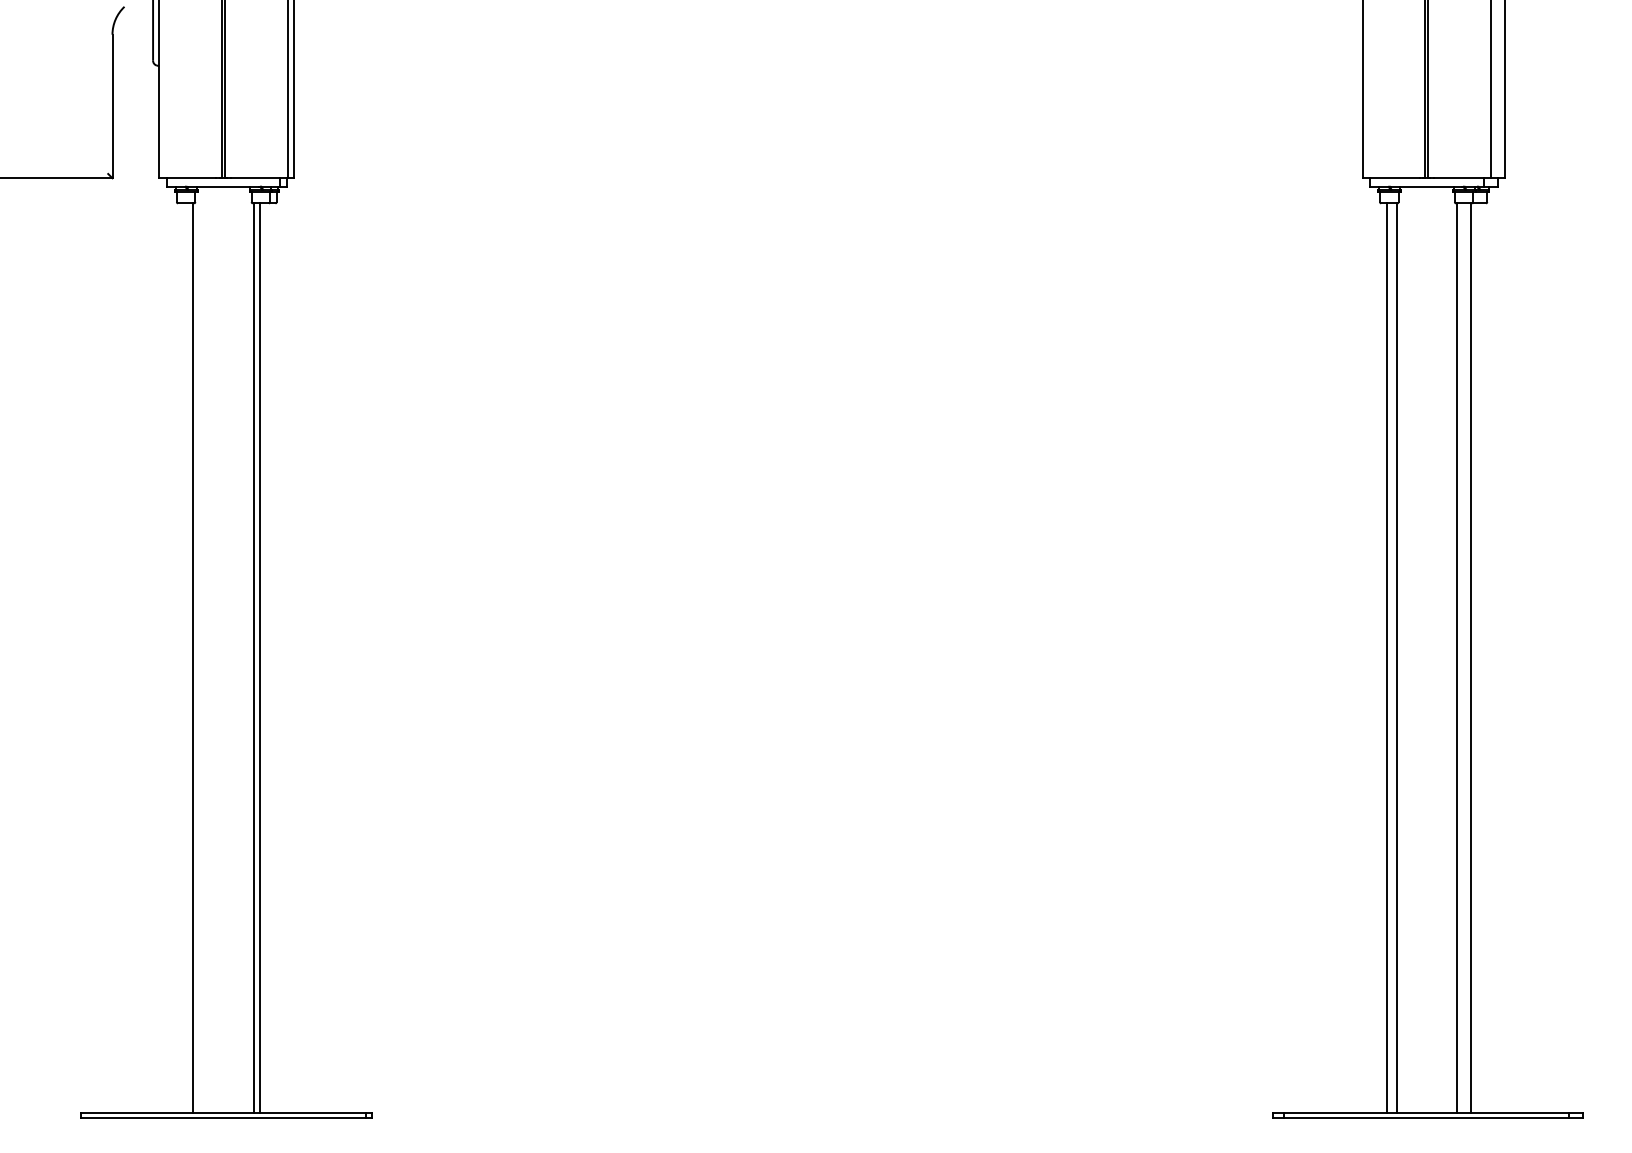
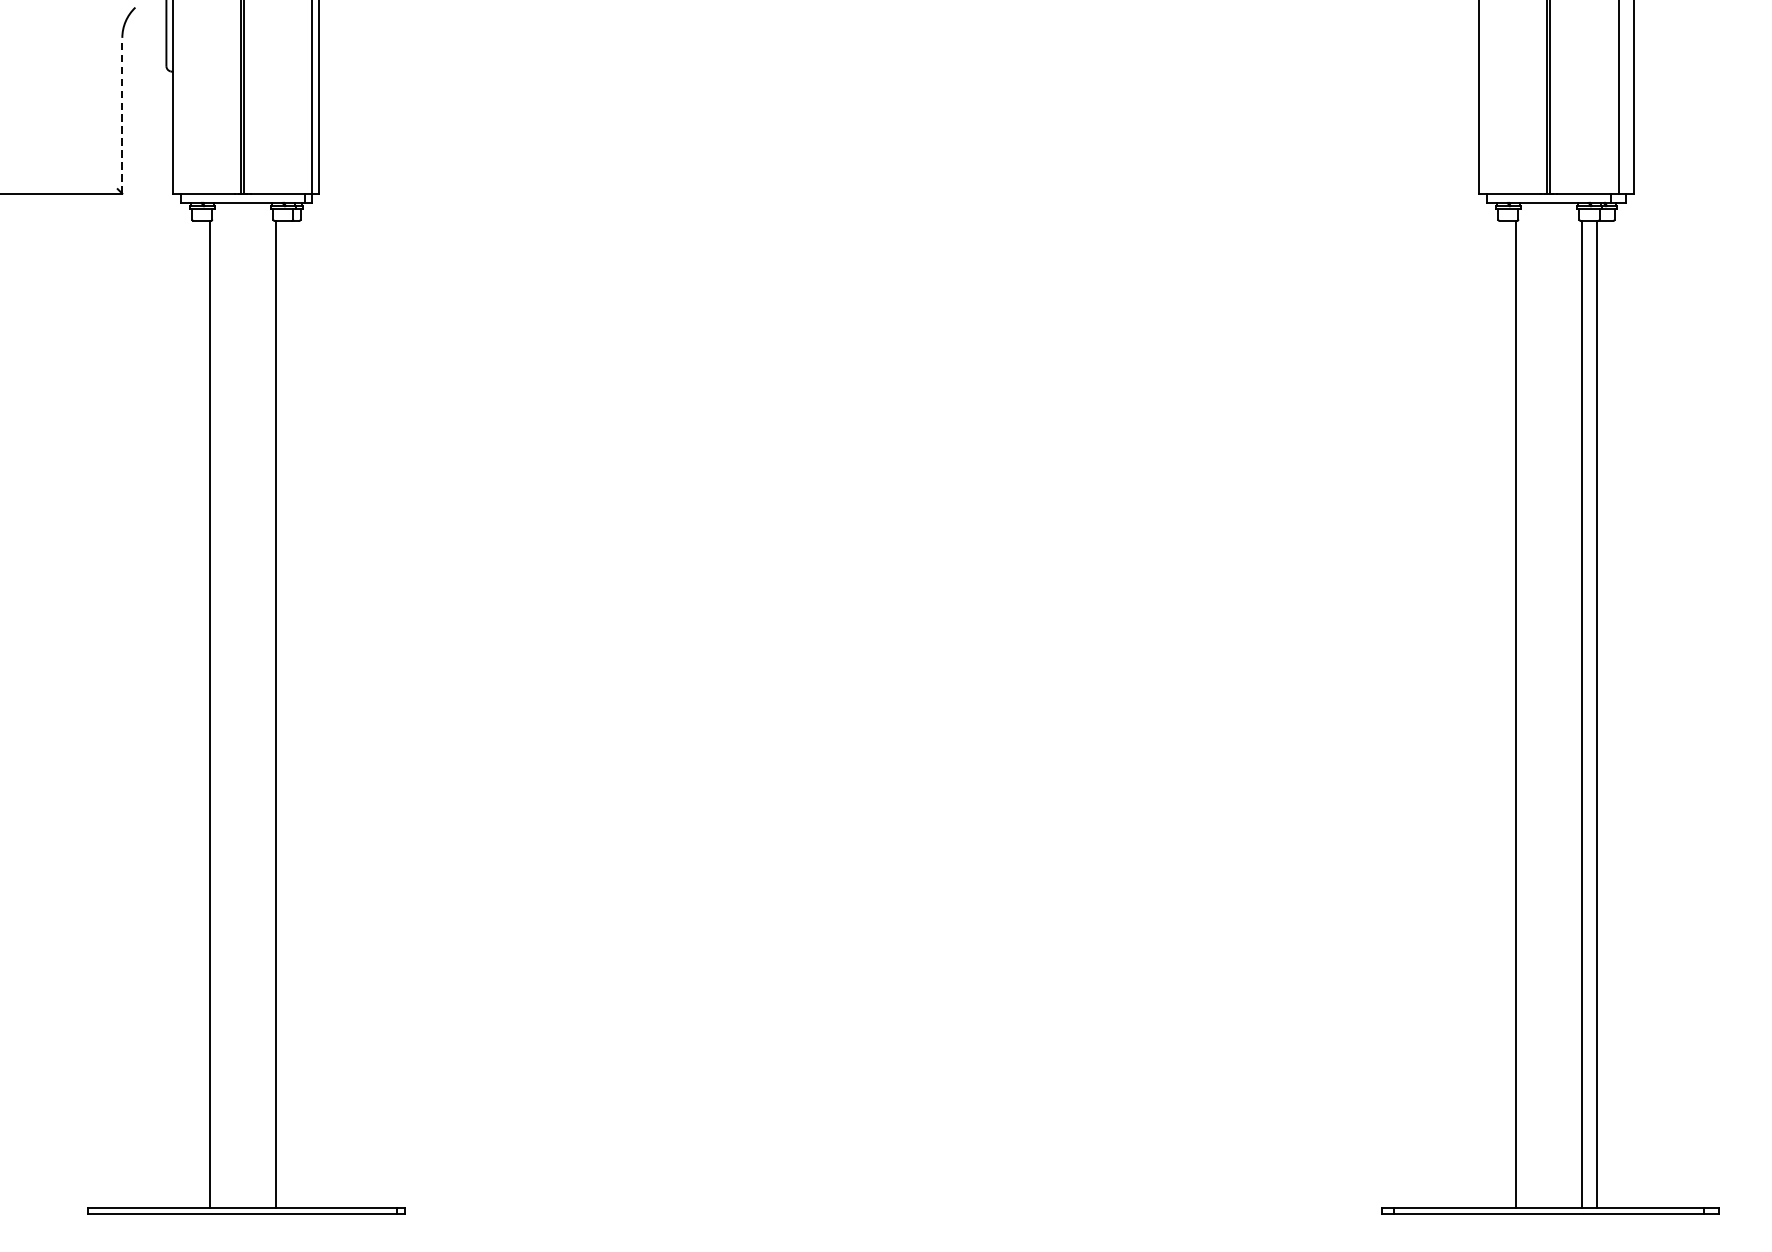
line: (112, 106) -> (122, 115), solid -> dashed
line: (260, 657) -> (283, 713), removed
line: (1386, 657) -> (1505, 713), removed

